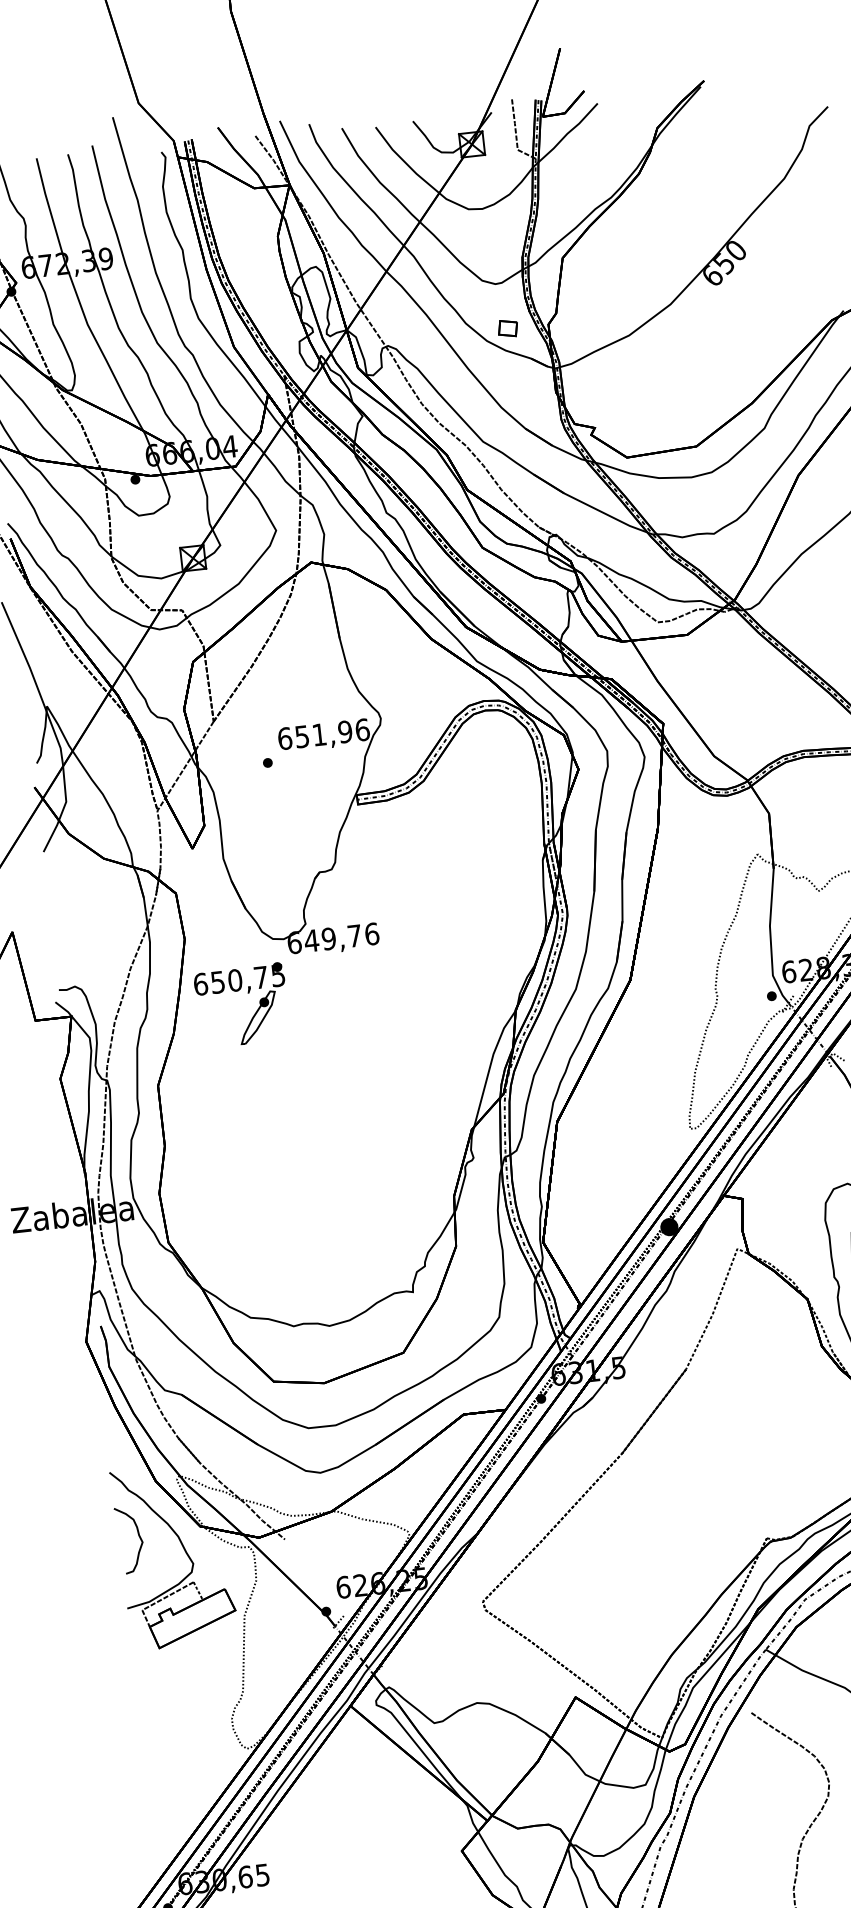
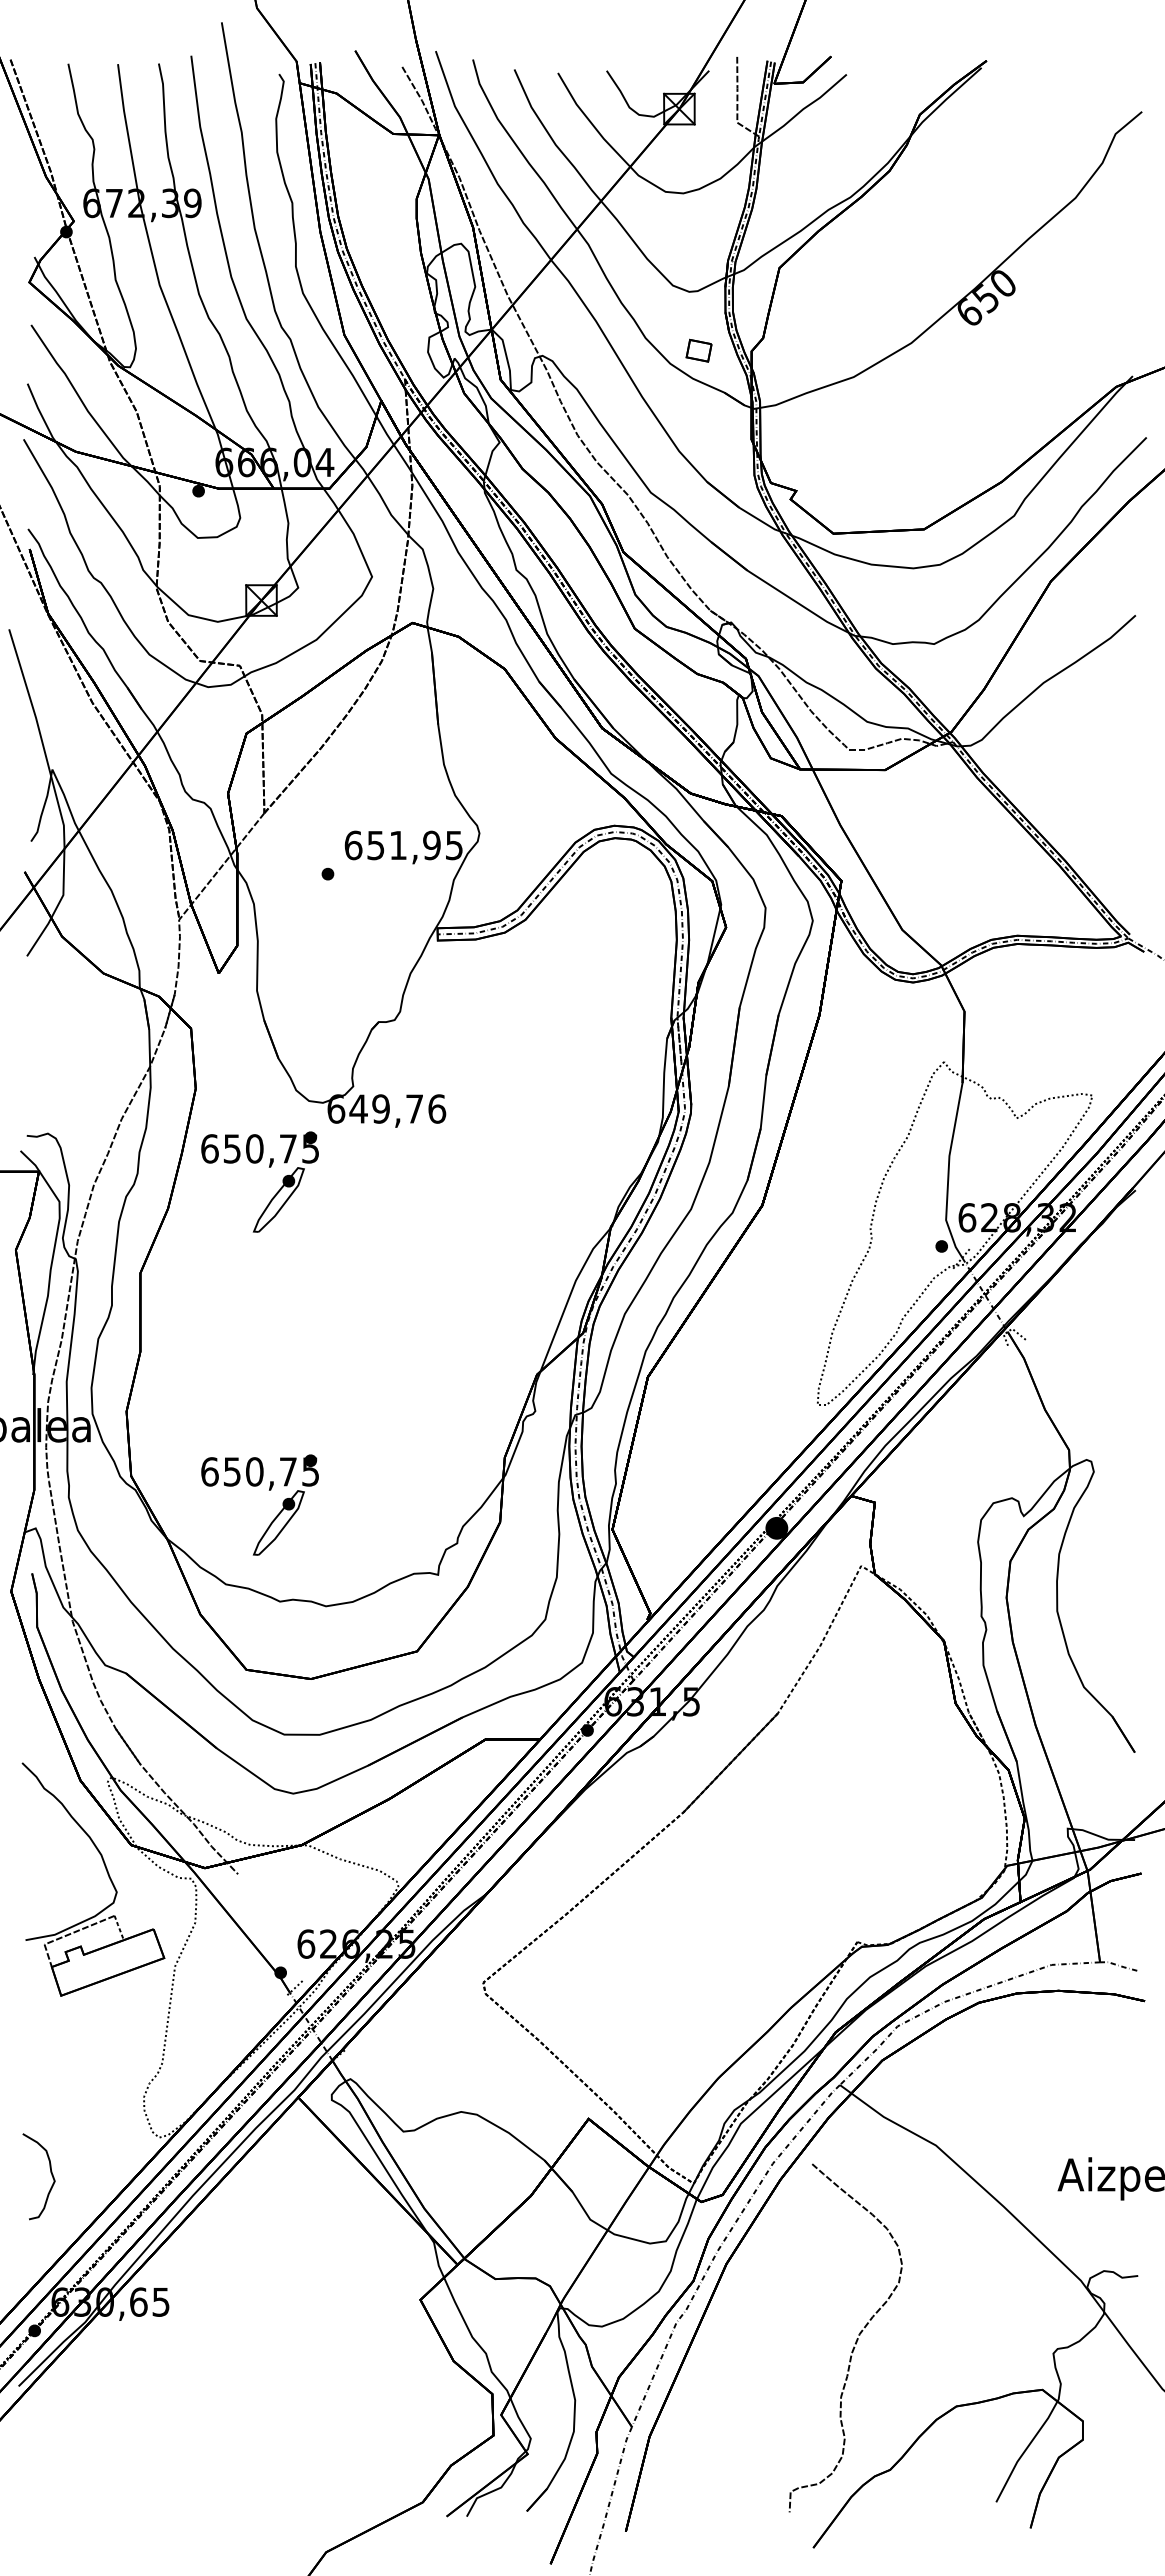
text: (362, 730) -> (454, 845), 651,96 -> 651,95
part: (275, 1241) -> (268, 1490), added
curve: (138, 1535) -> (50, 2172), moved

